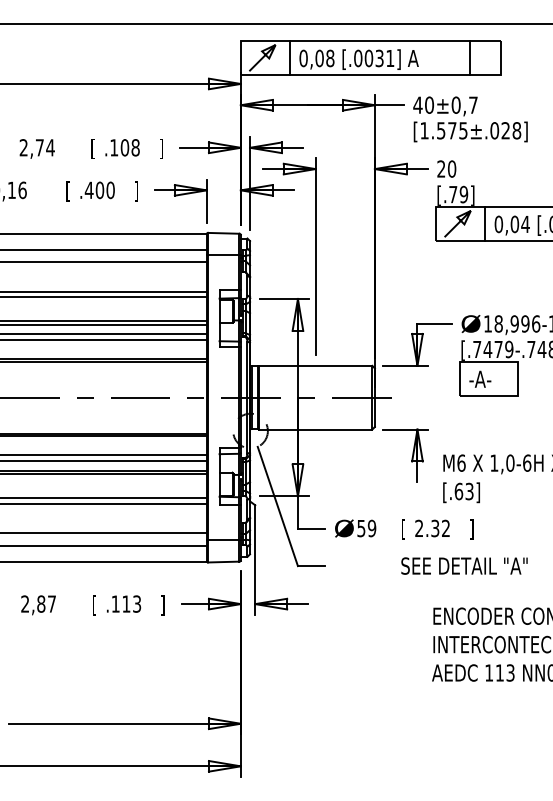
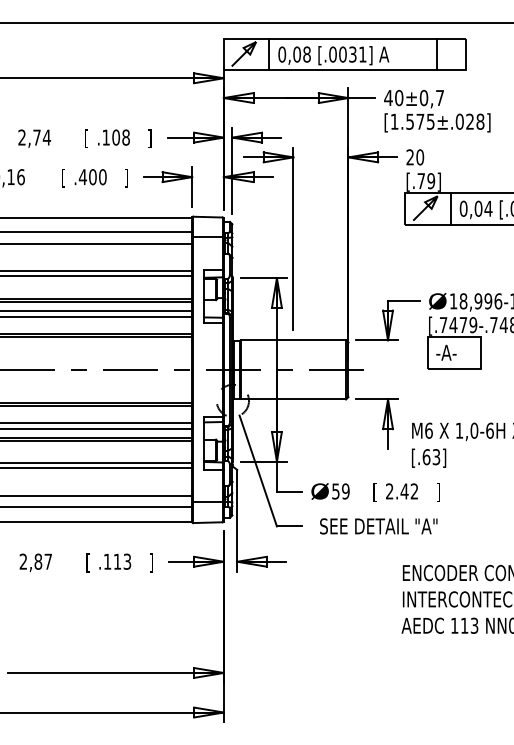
text: (434, 528) -> (403, 491), 2.32 -> 2.42
text: (464, 565) -> (378, 525), moved

